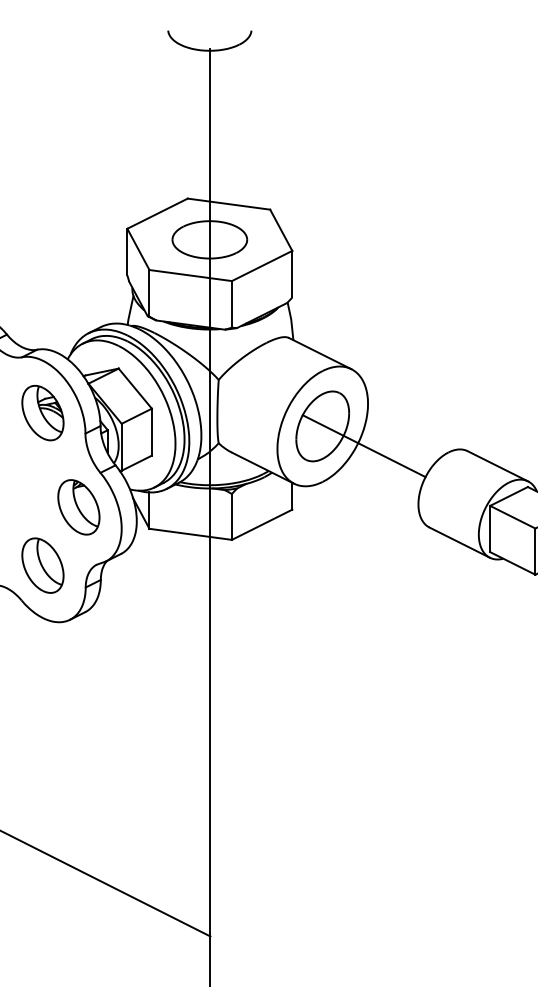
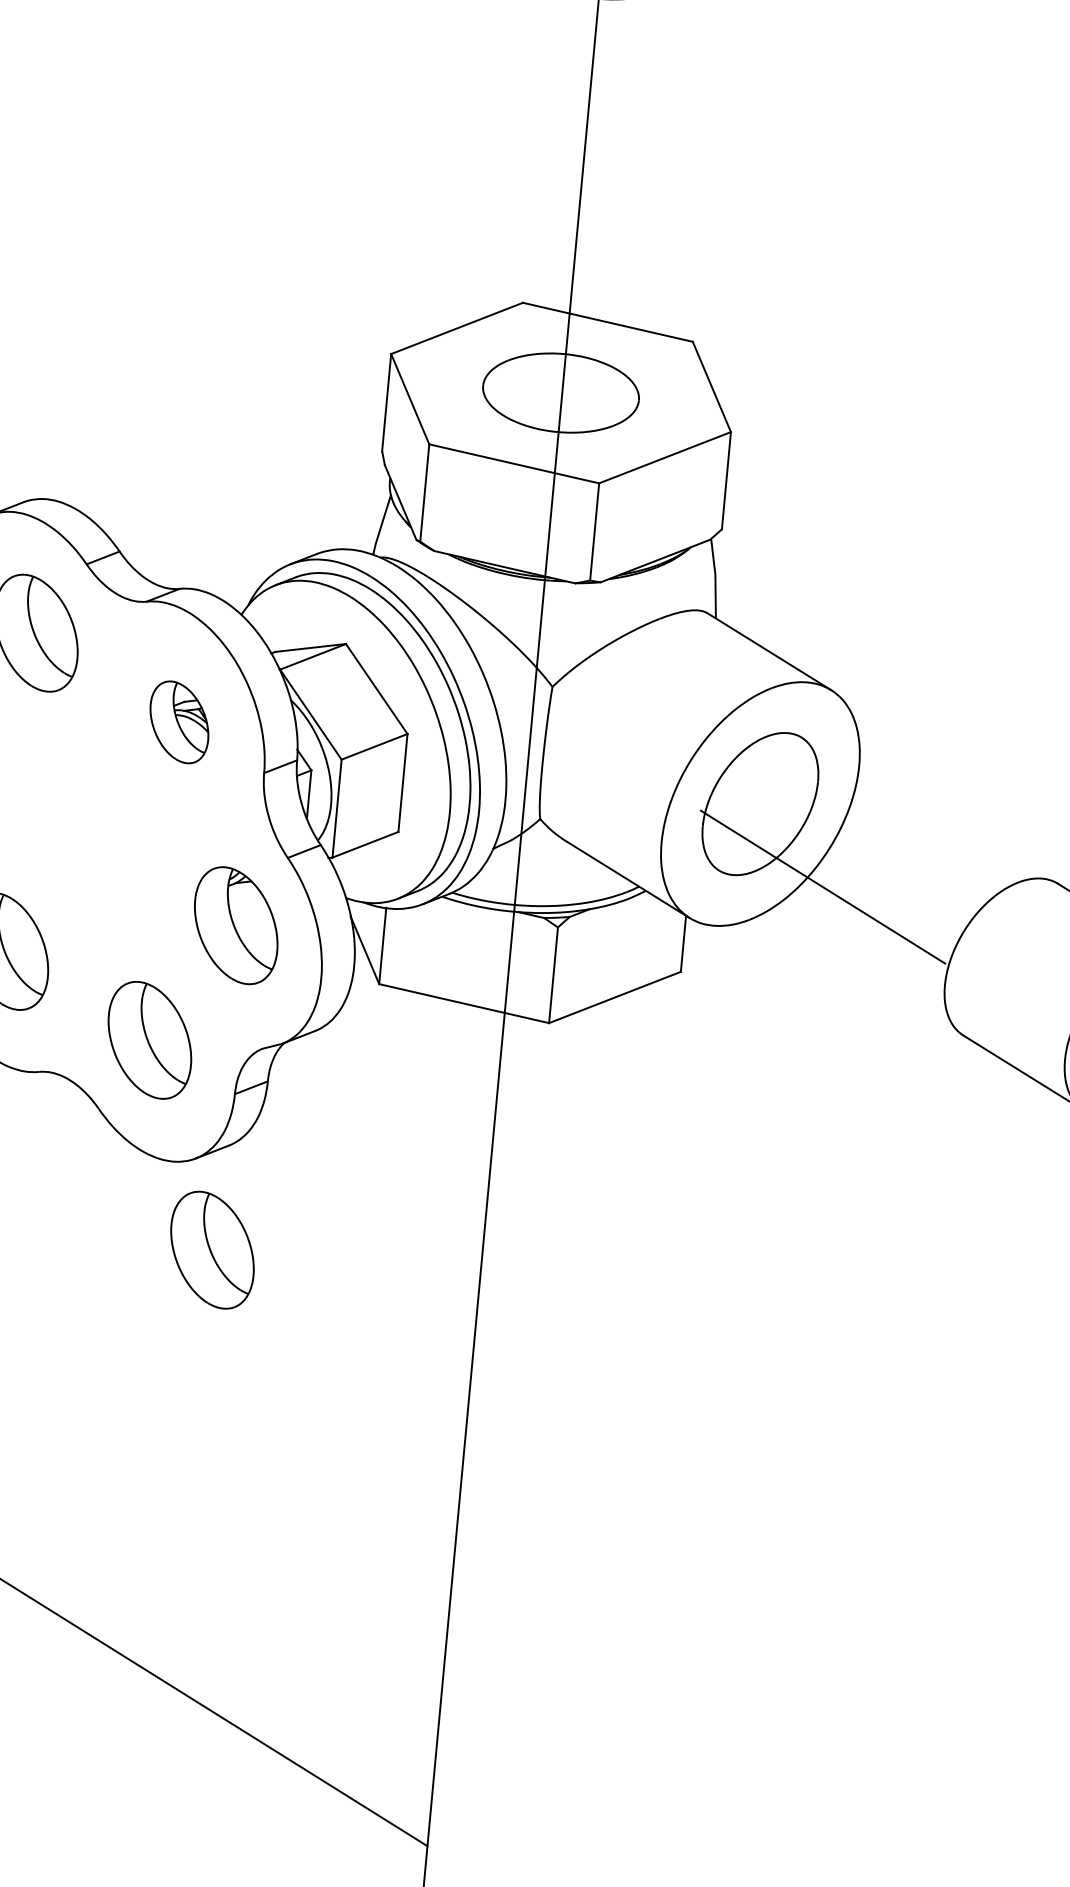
part: (42, 413) -> (178, 722), size x0.7
line: (363, 446) -> (821, 887), moved
part: (81, 662) -> (211, 1249), added

